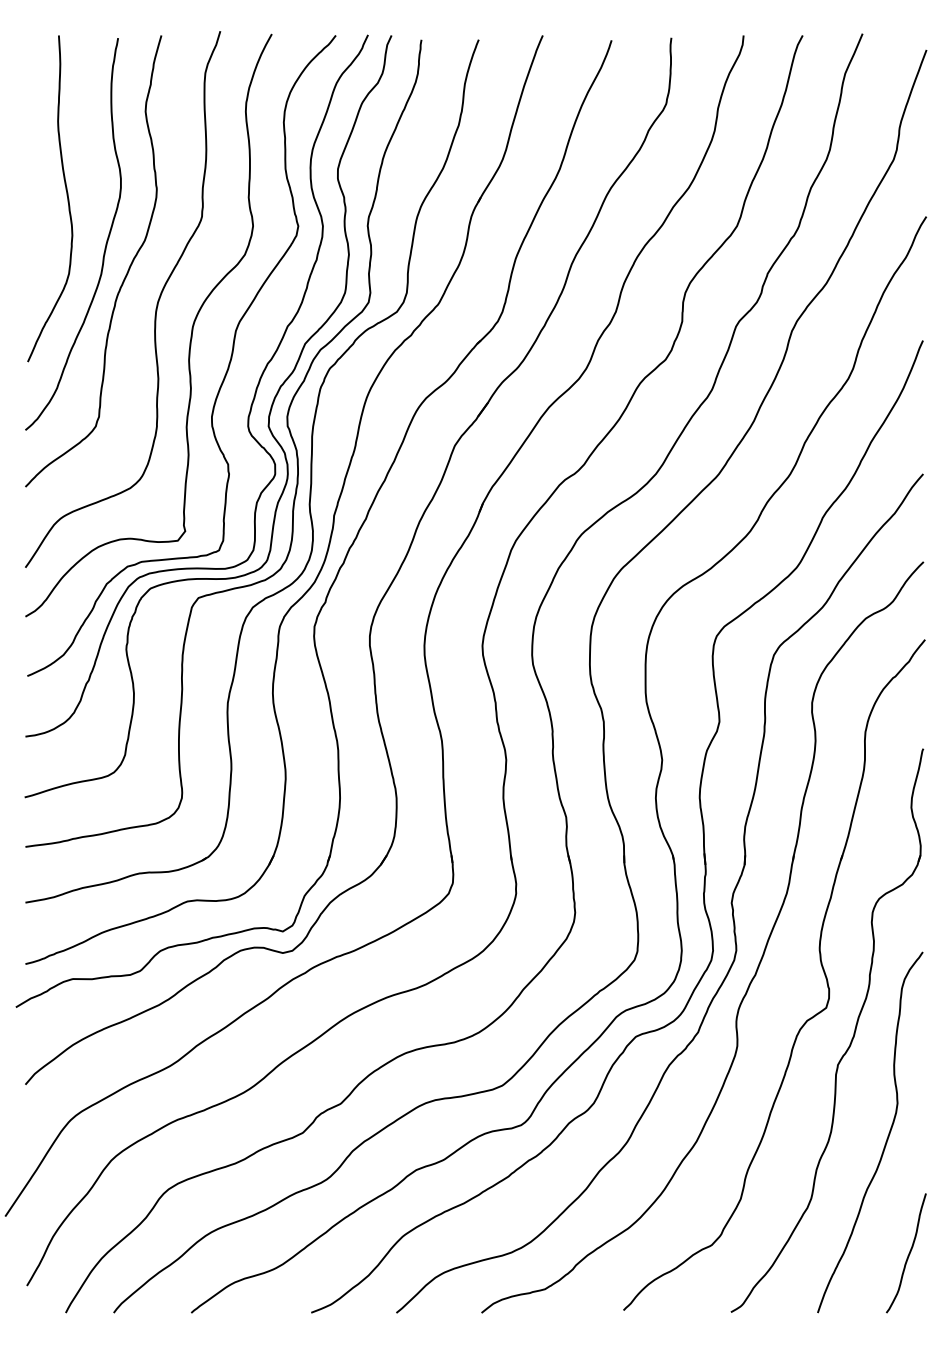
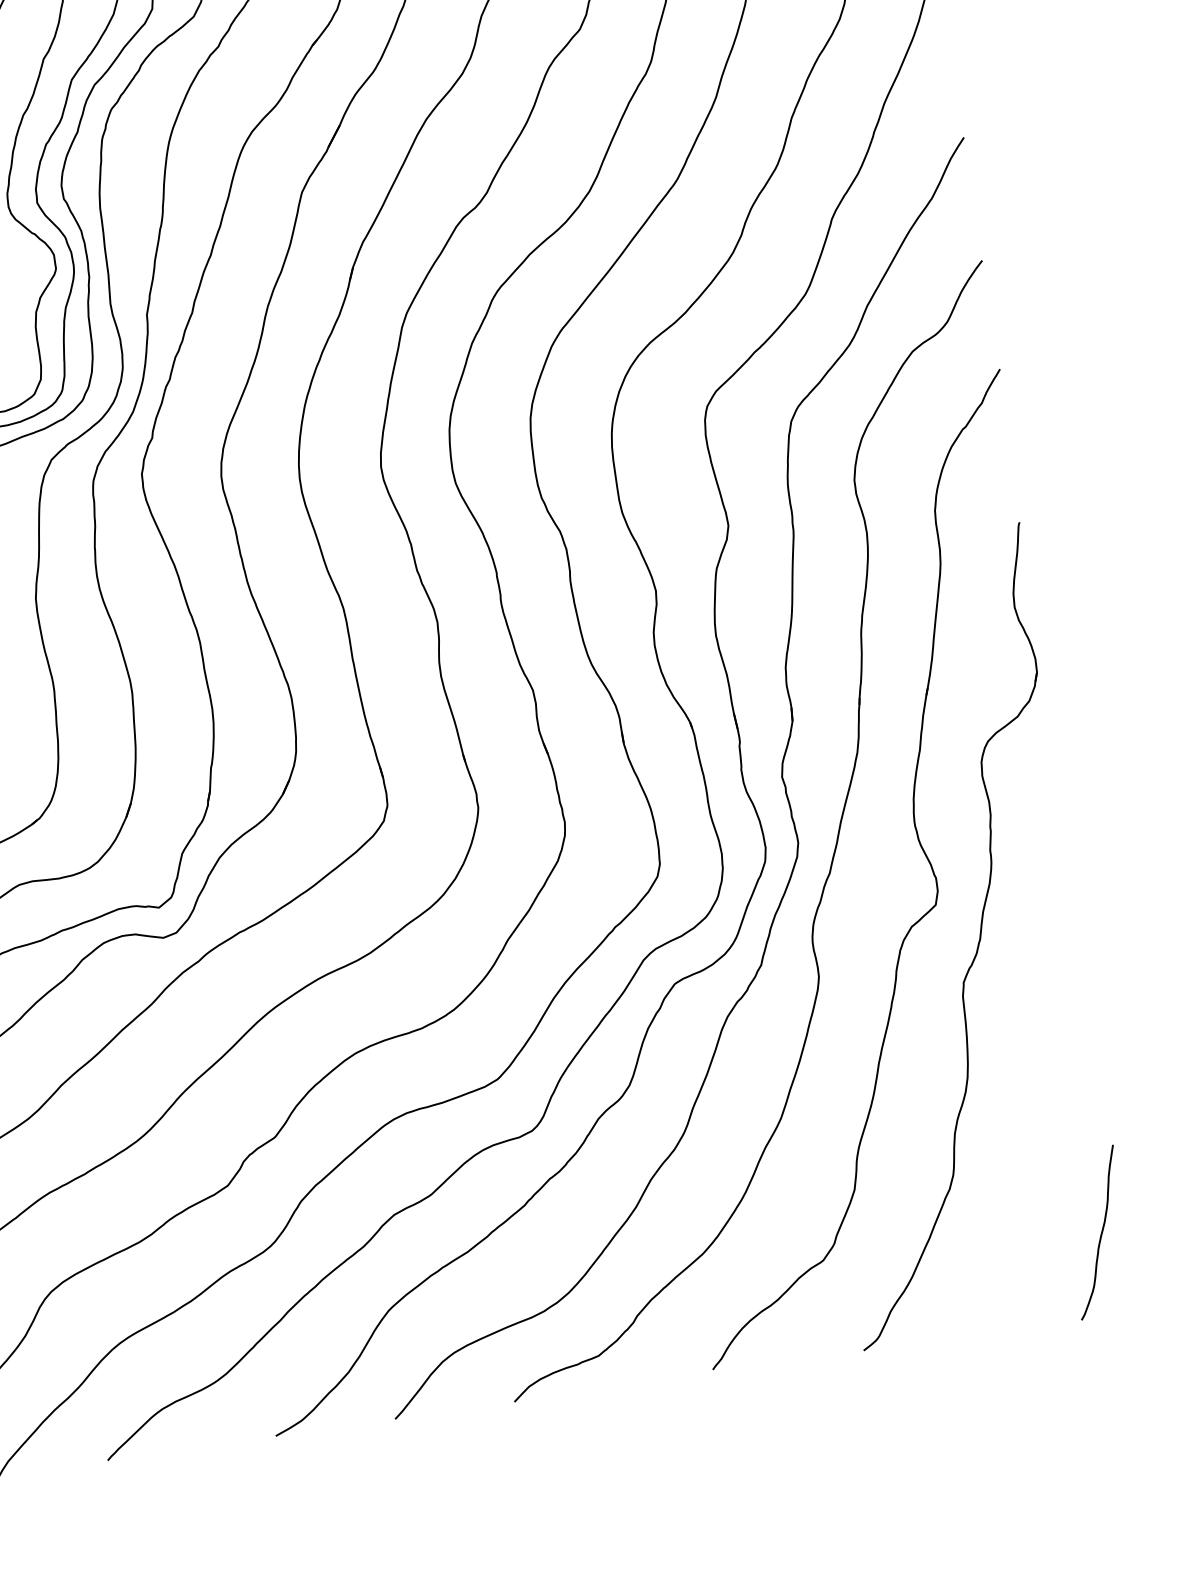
curve: (886, 1138) -> (1046, 1075), removed

